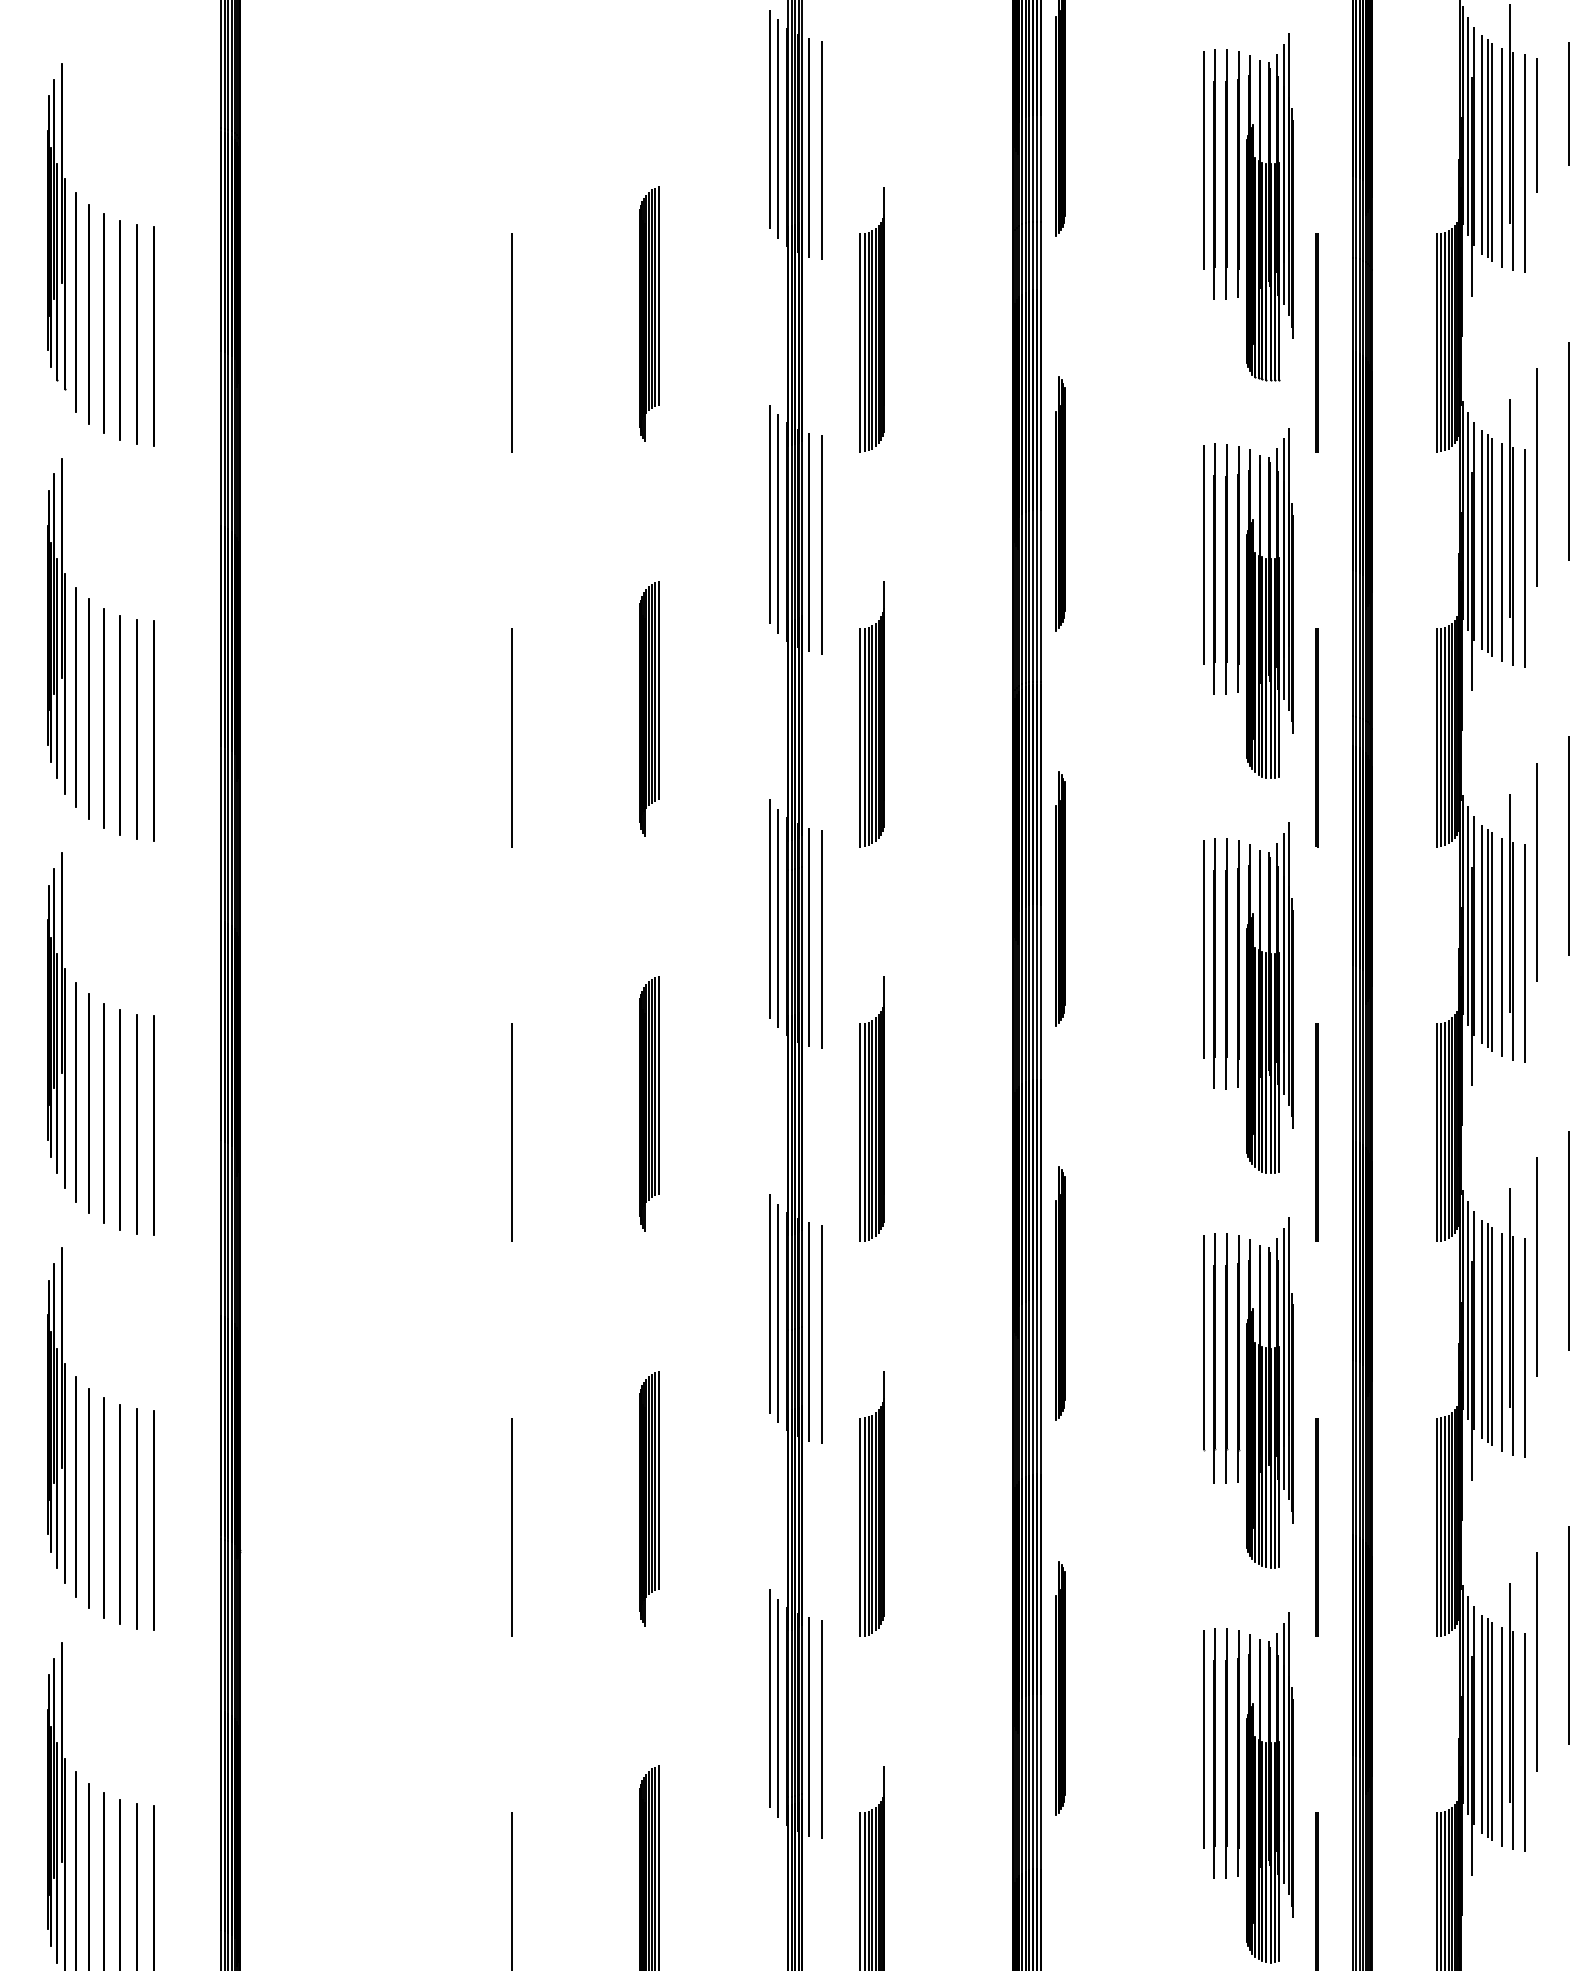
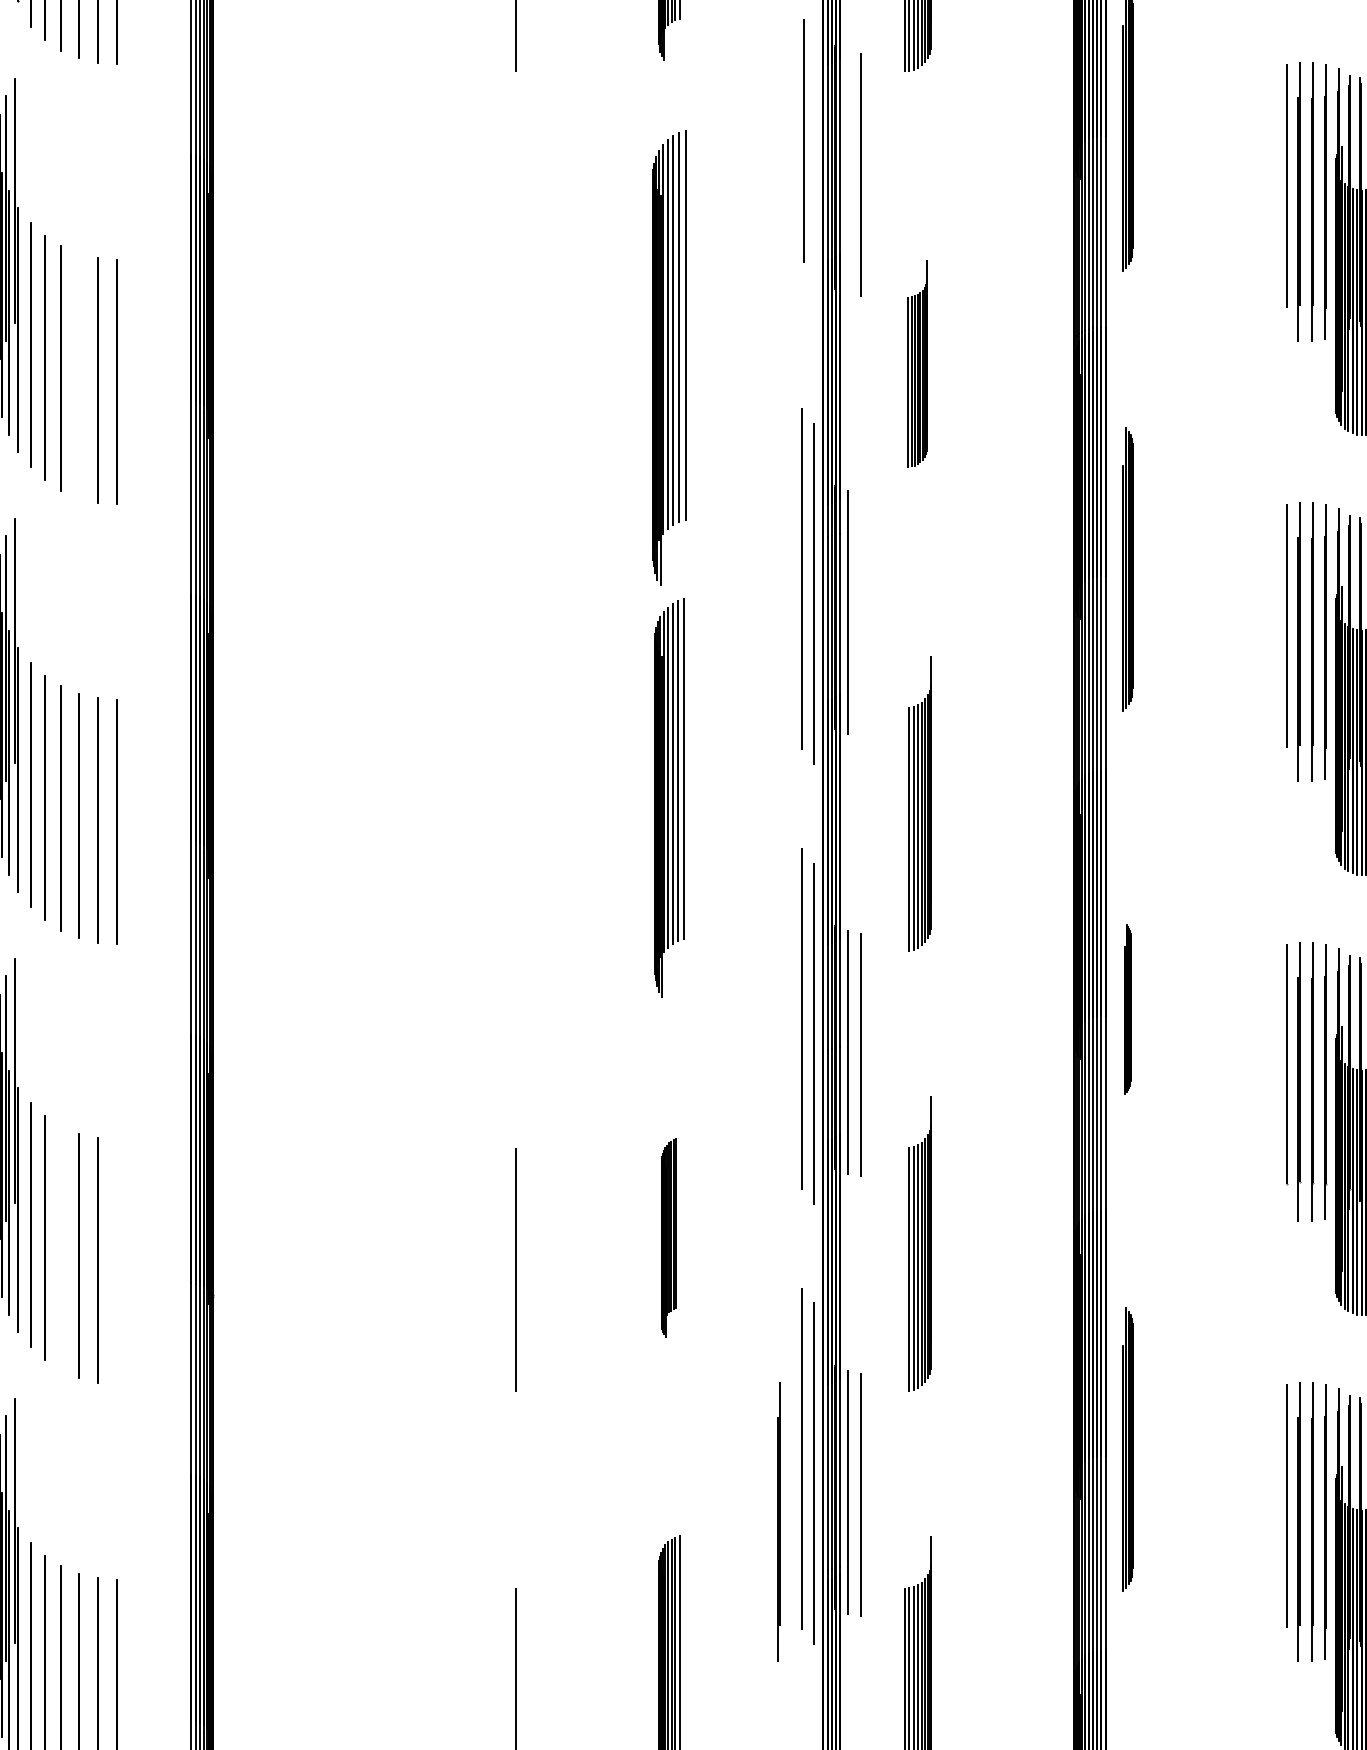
line: (777, 523) -> (812, 151), removed
line: (809, 542) -> (847, 172), removed
part: (649, 708) -> (669, 357), size x1.6
part: (871, 714) -> (916, 363), size x0.7
line: (119, 725) -> (78, 376), removed
line: (512, 737) -> (516, 389), removed
part: (773, 913) -> (807, 585), size x1.4
line: (821, 939) -> (861, 614), removed
part: (649, 1103) -> (669, 797), size x1.4
line: (512, 1132) -> (516, 829), removed
line: (860, 1132) -> (904, 829), removed
part: (1060, 1293) -> (1127, 1009), size x0.6
part: (773, 1308) -> (807, 1026), size x1.4
part: (649, 1498) -> (669, 1237), size x0.7
line: (103, 1507) -> (60, 1247), removed
line: (153, 1520) -> (116, 1262), removed
line: (860, 1527) -> (904, 1270), removed
part: (773, 1703) -> (807, 1466), size x1.4
line: (747, 1753) -> (778, 1522), added

